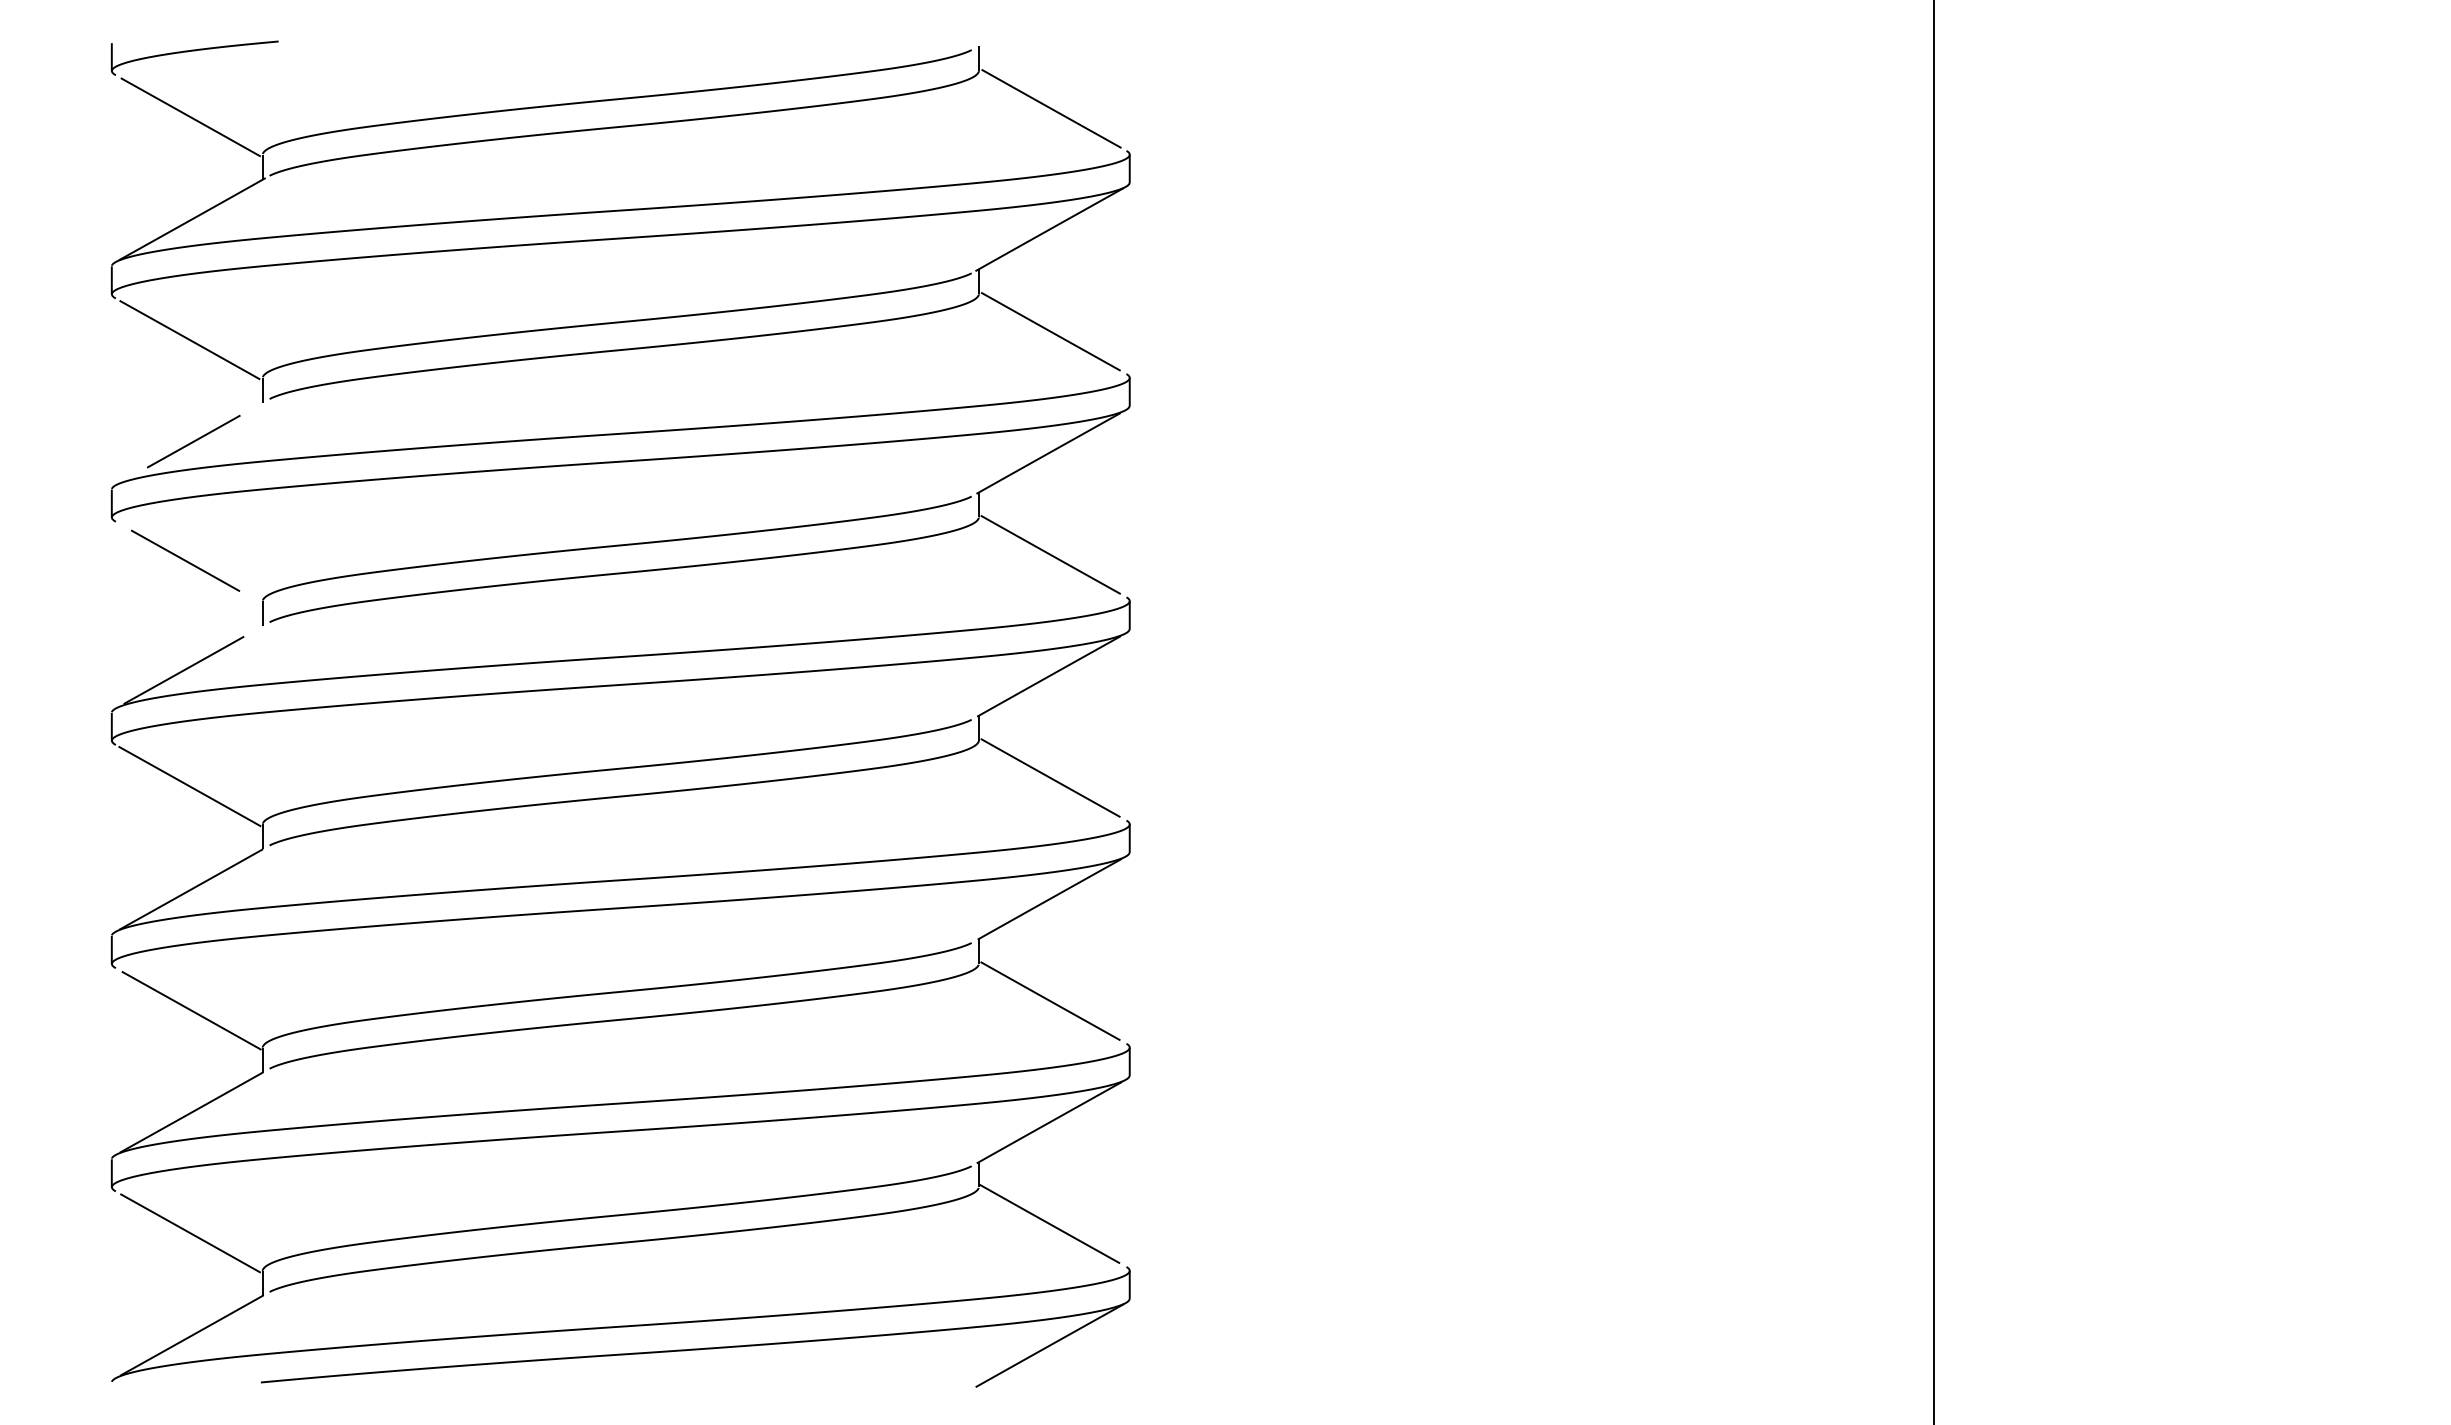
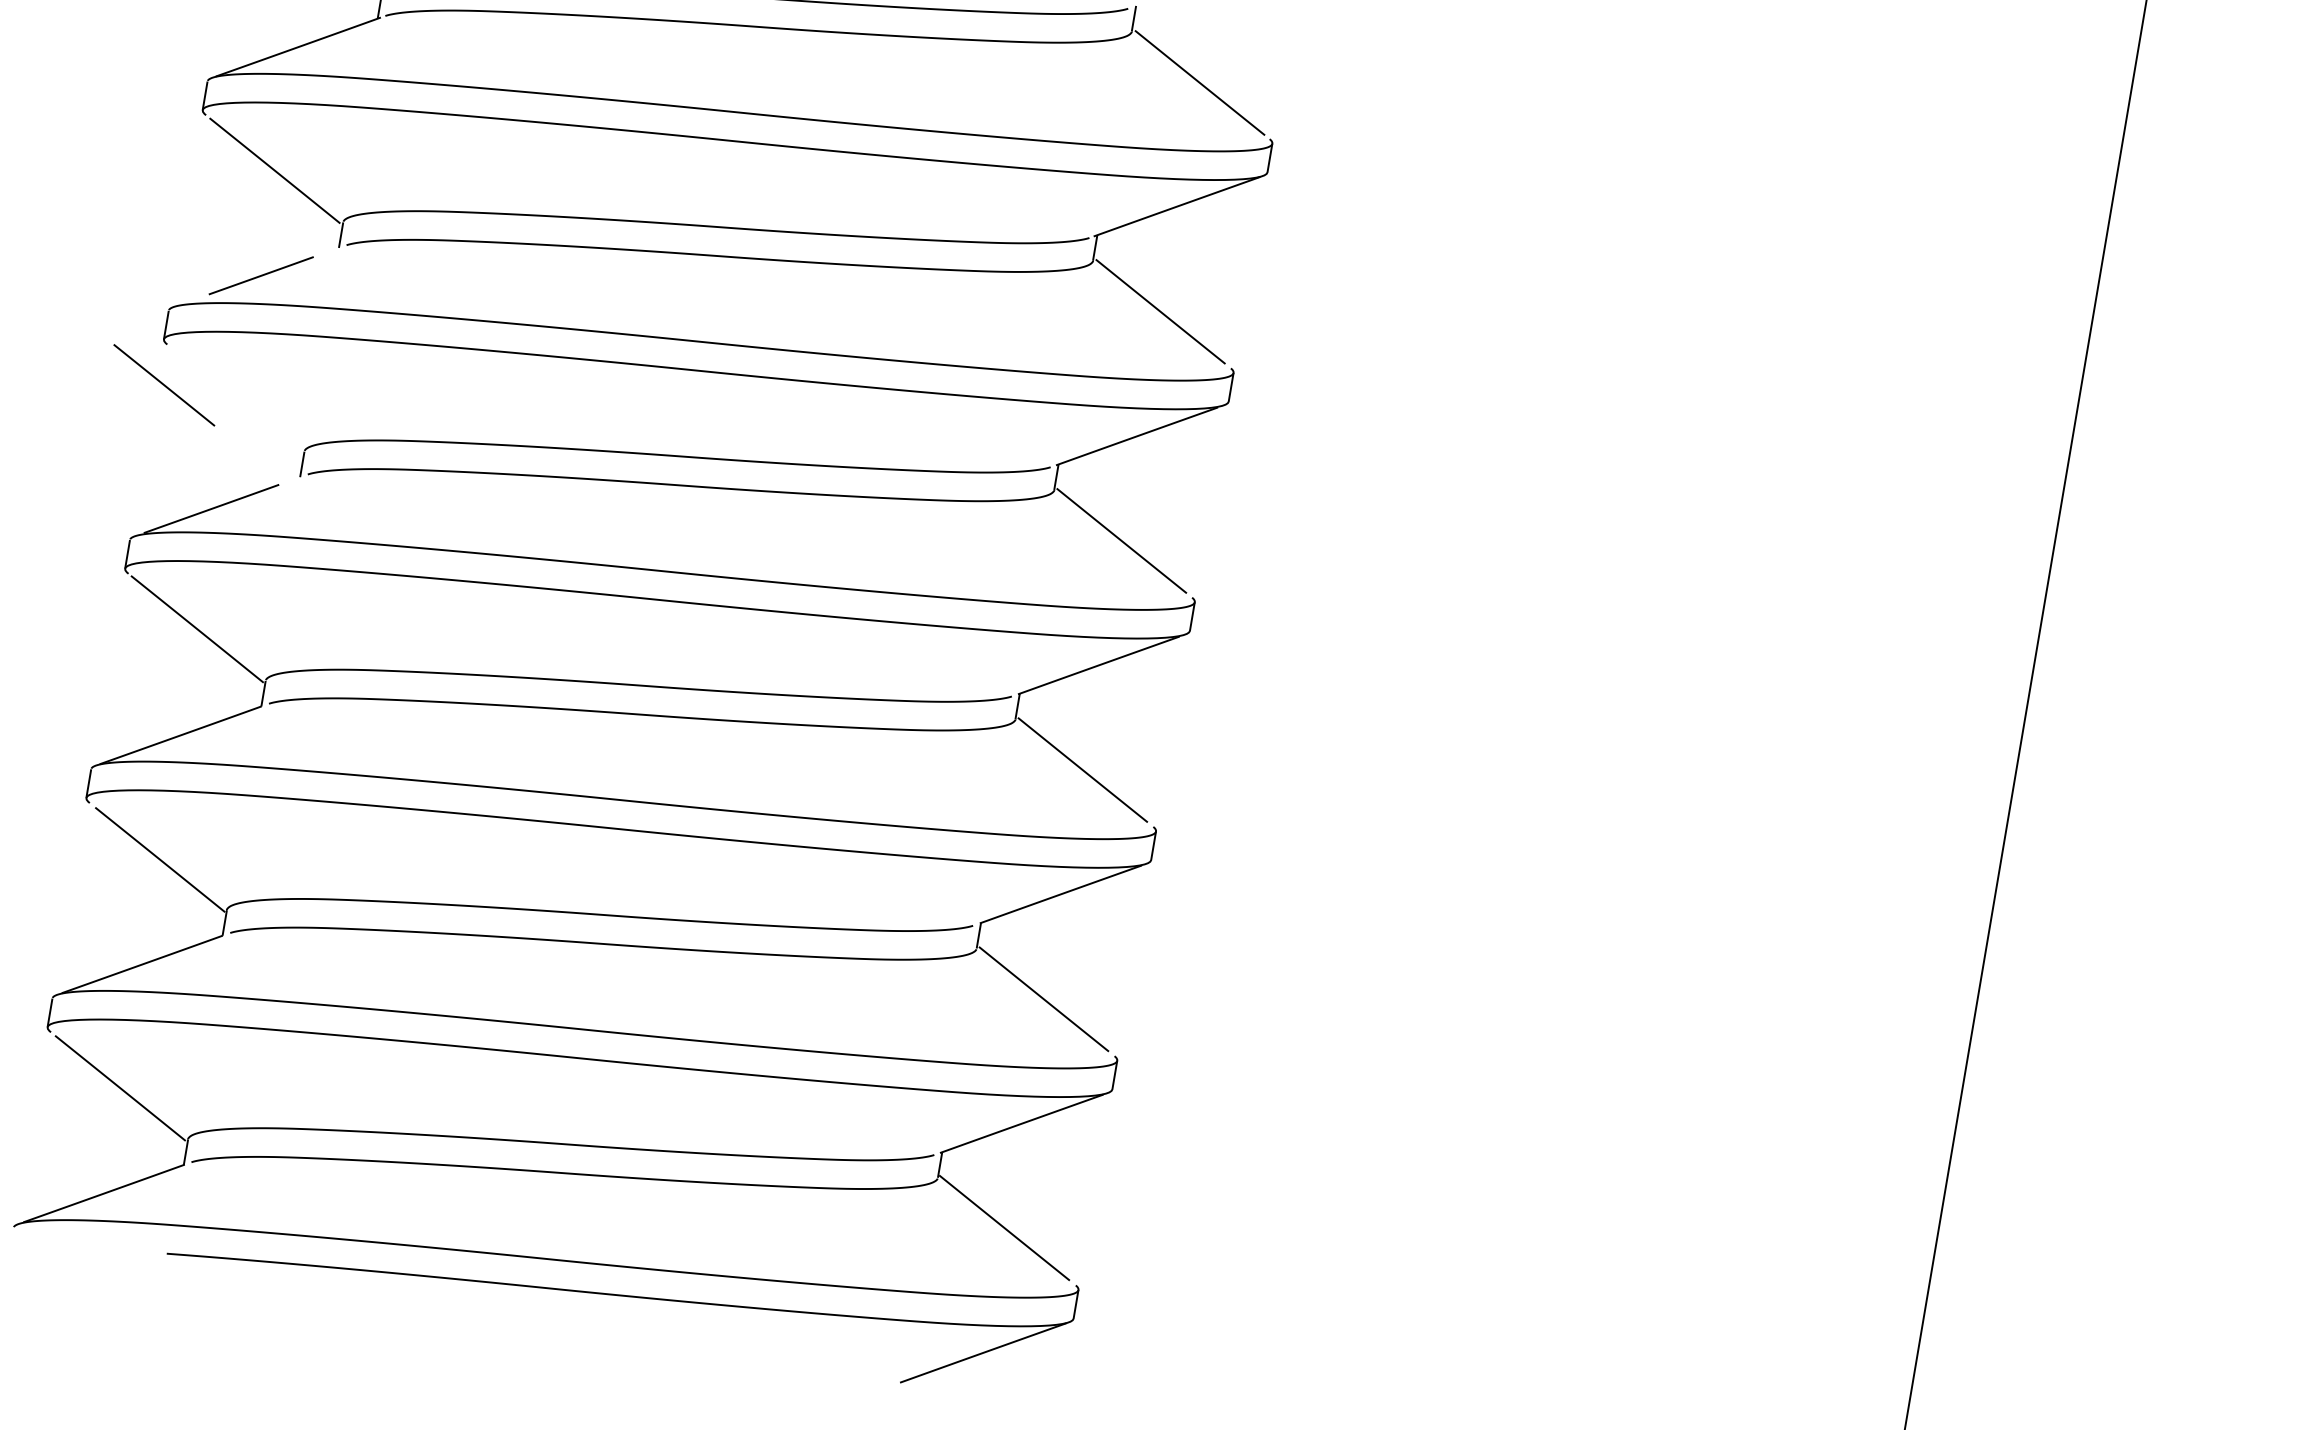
line: (185, 560) -> (164, 384), moved

